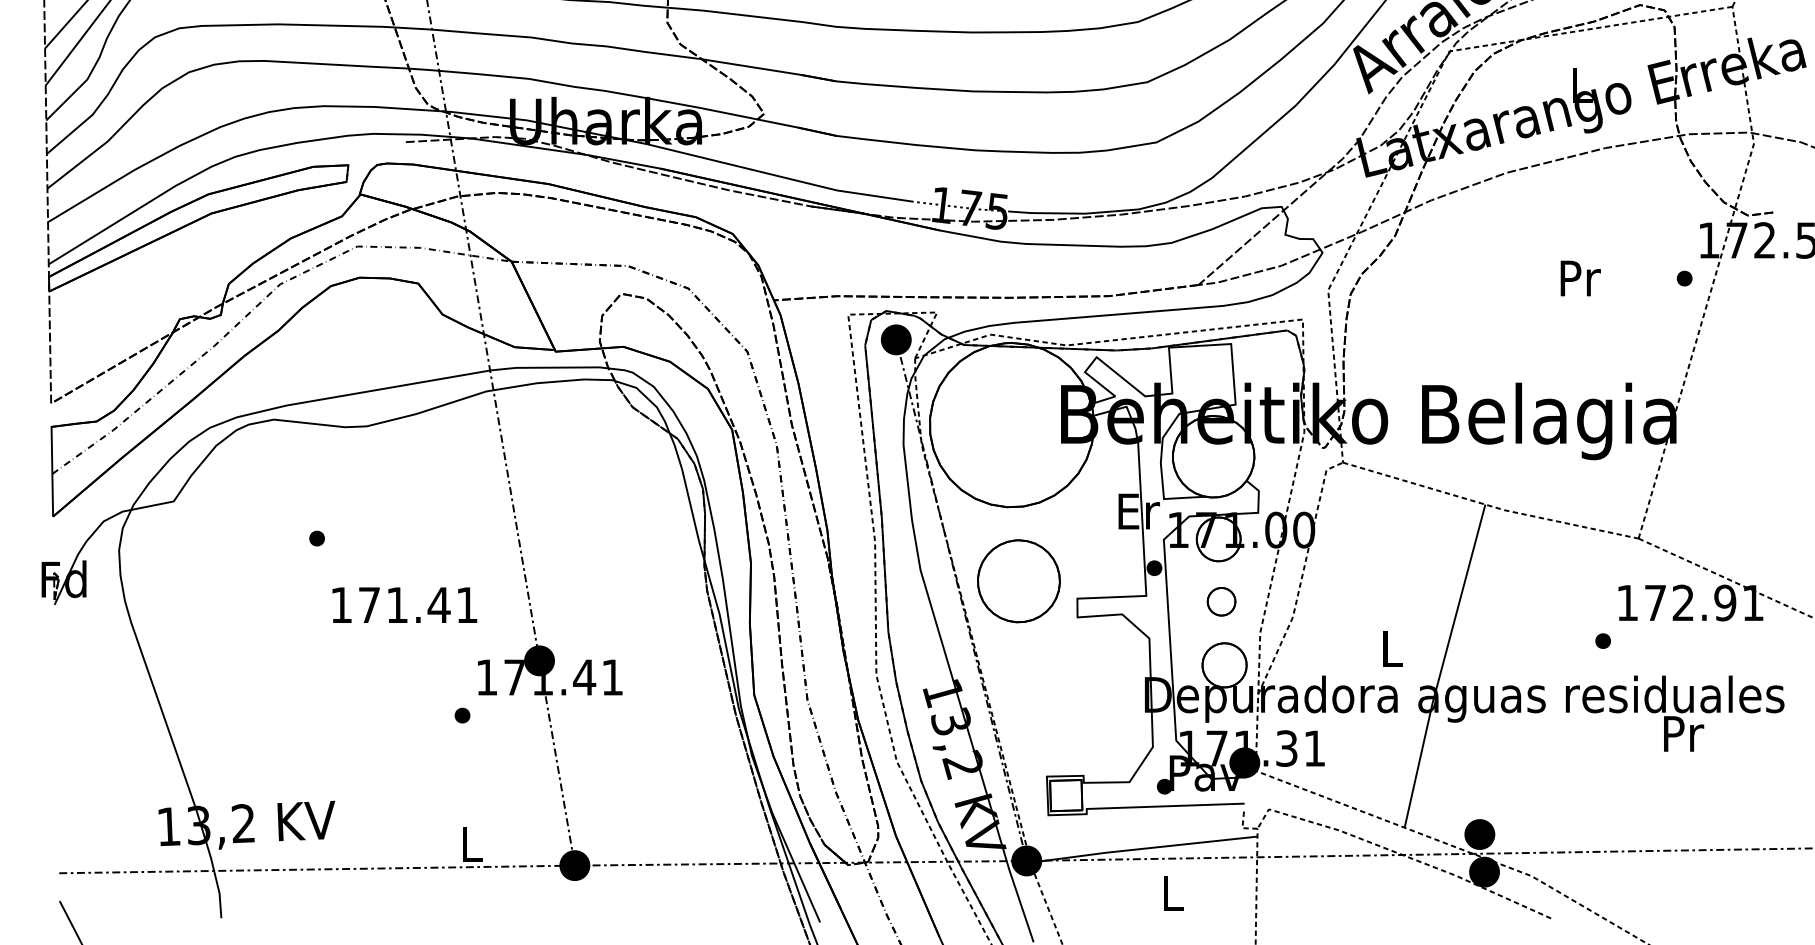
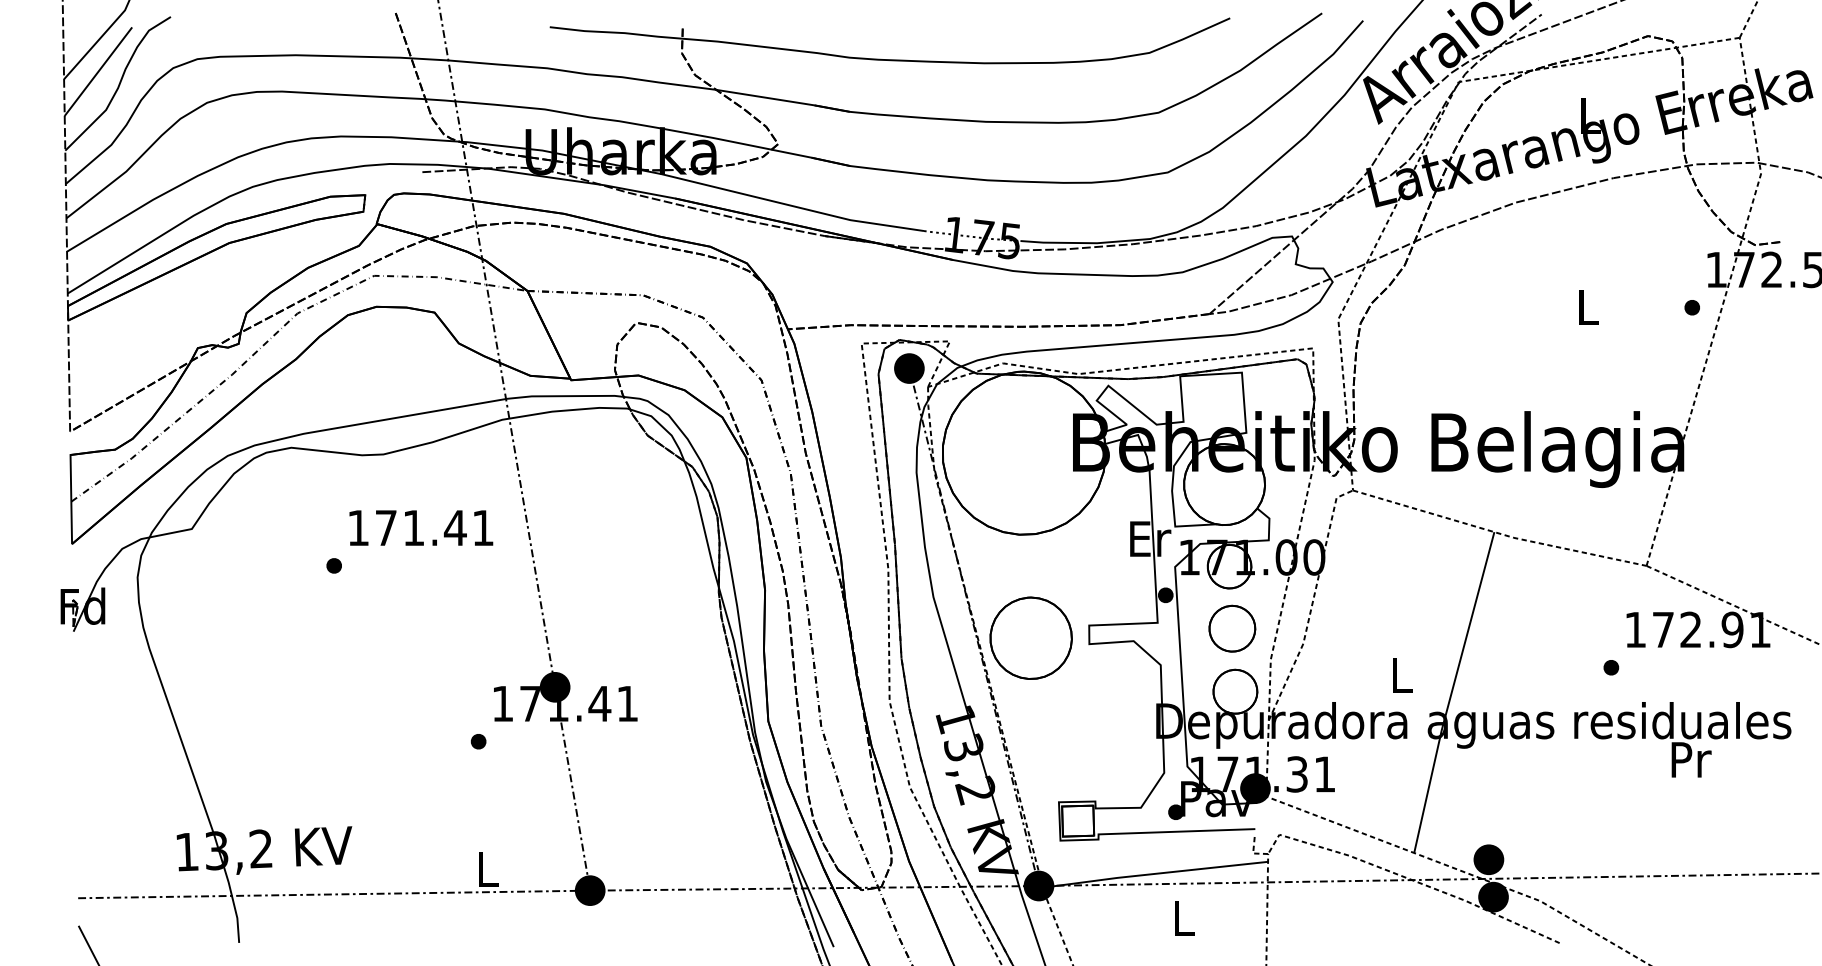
text: (1581, 278) -> (1589, 307), Pr -> L
part: (1018, 580) -> (1030, 637), moved
part: (1221, 601) -> (1232, 628), size x1.67
text: (404, 604) -> (421, 527), moved

